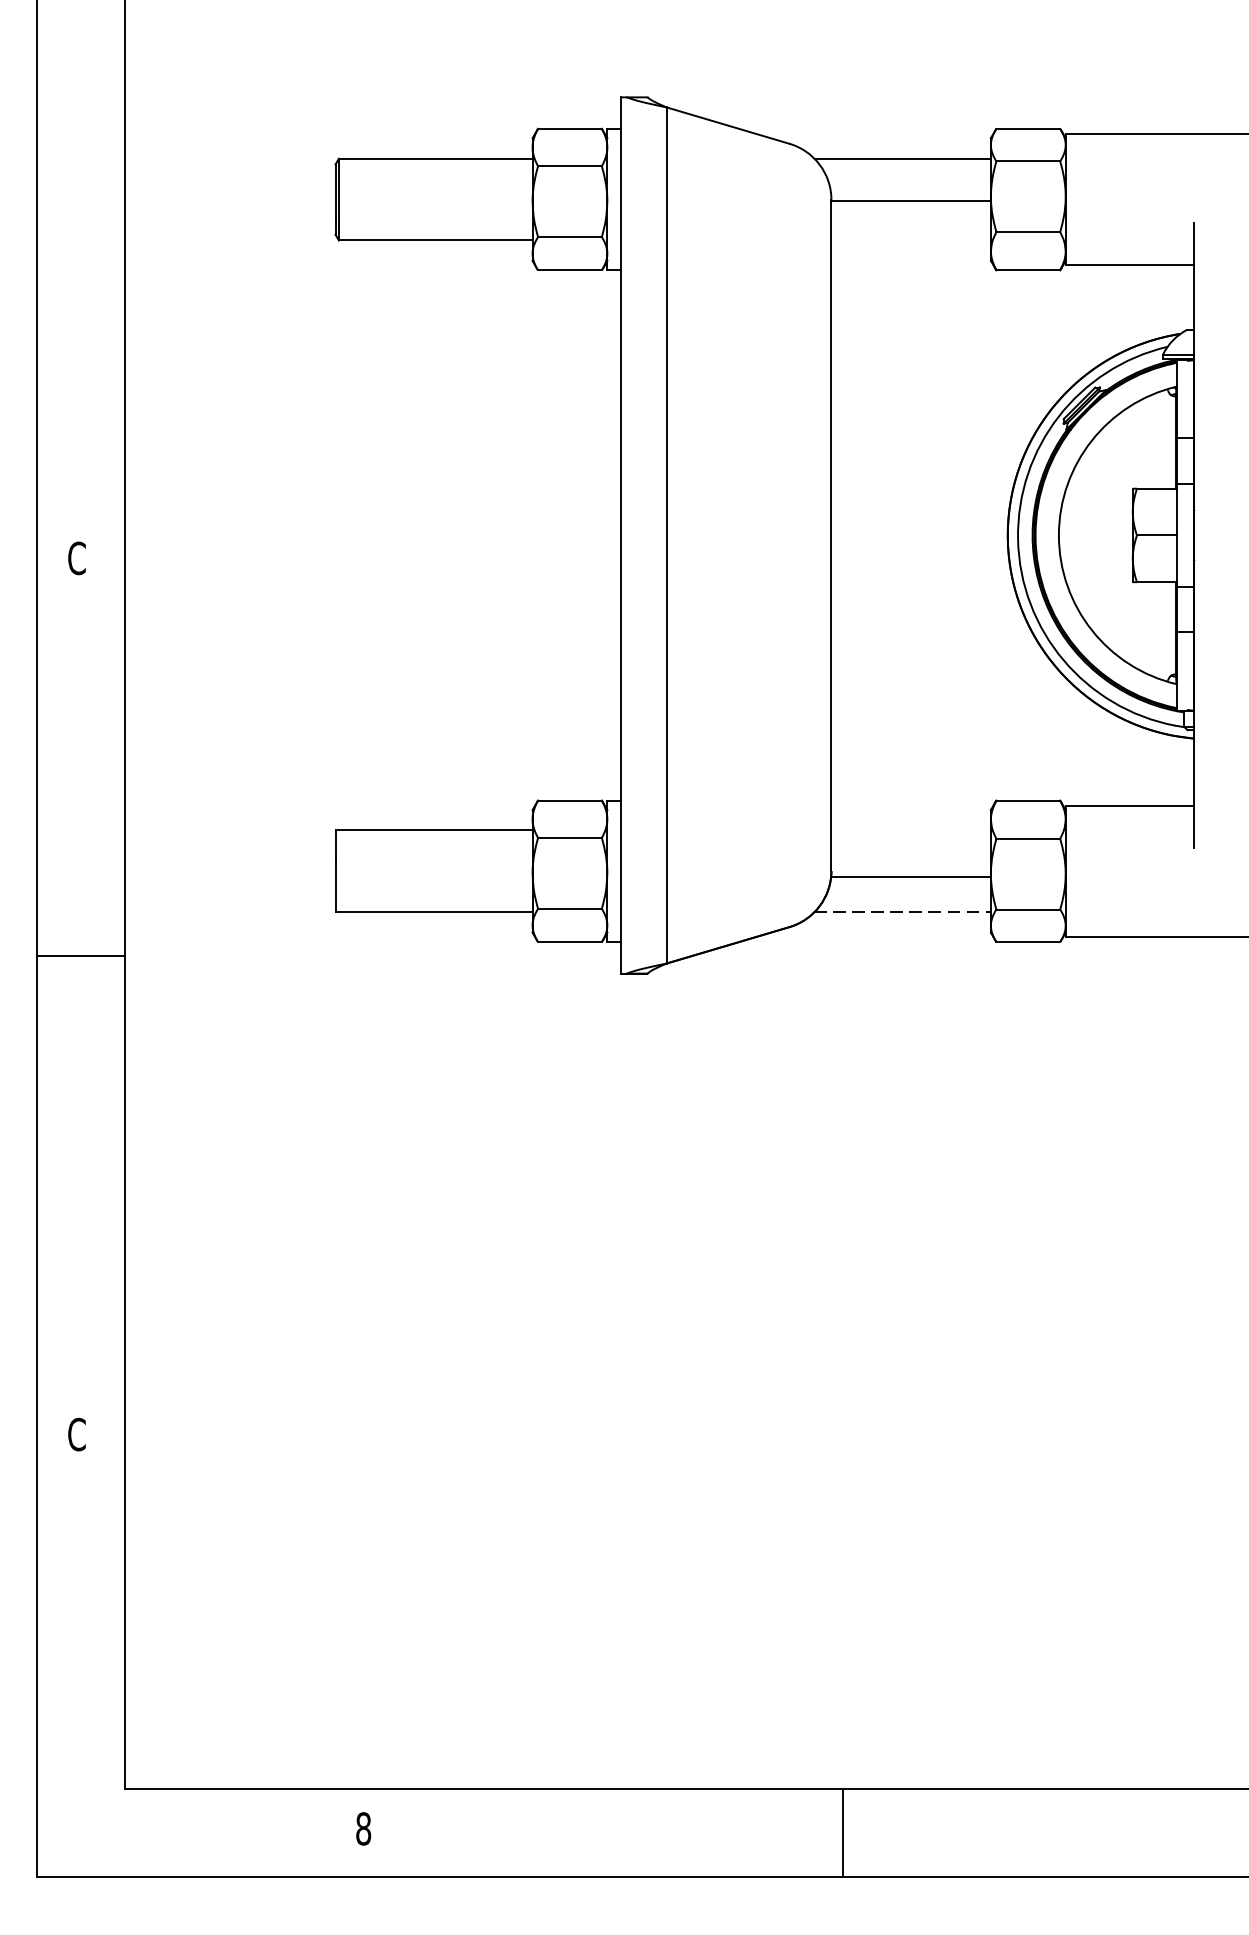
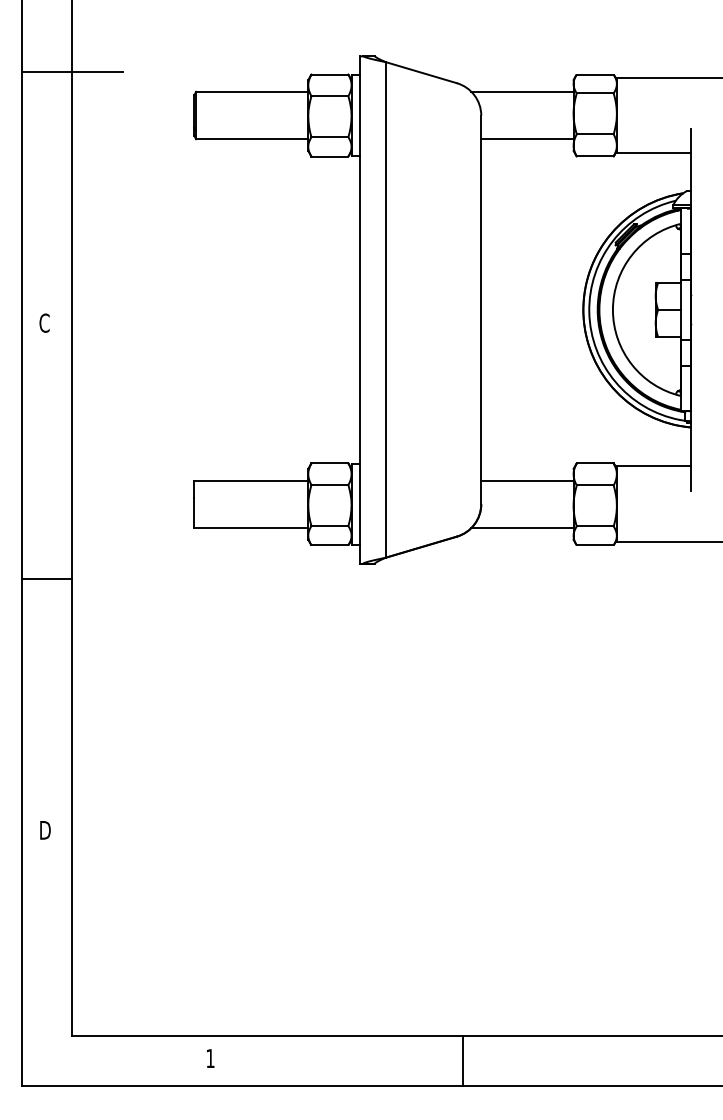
line: (125, 125) -> (72, 72), added
line: (911, 201) -> (527, 139), moved
line: (911, 876) -> (527, 480), moved
line: (904, 913) -> (523, 528), dashed -> solid
line: (80, 956) -> (46, 579), moved
text: (76, 1433) -> (44, 829), C -> D
text: (363, 1828) -> (210, 1058), 8 -> 1
line: (842, 1832) -> (462, 1060), moved

